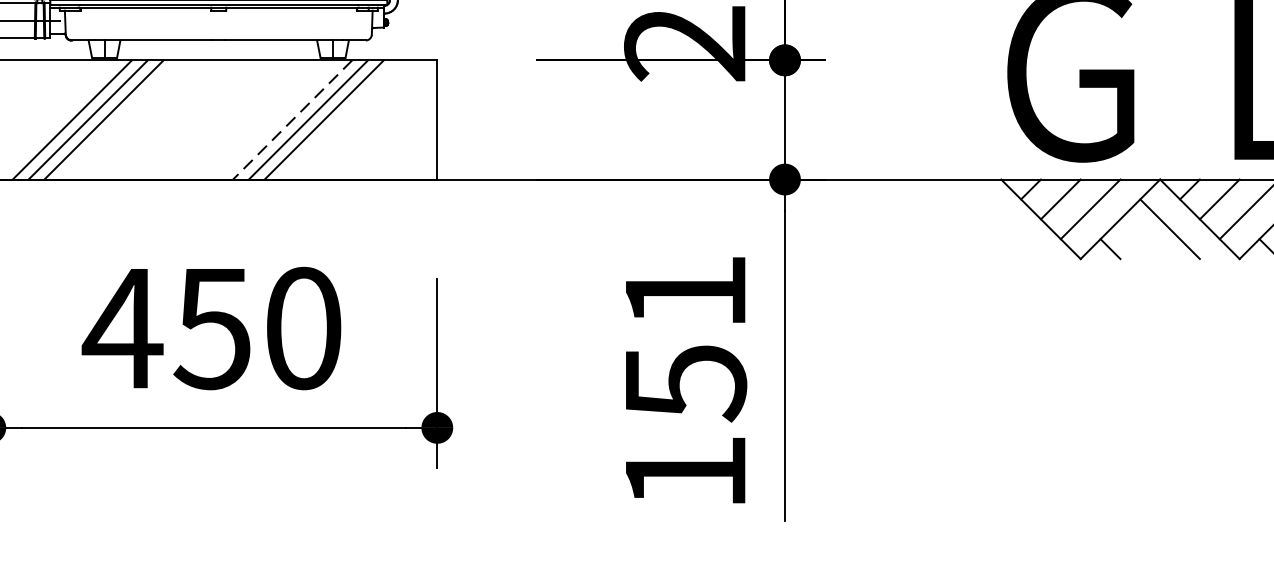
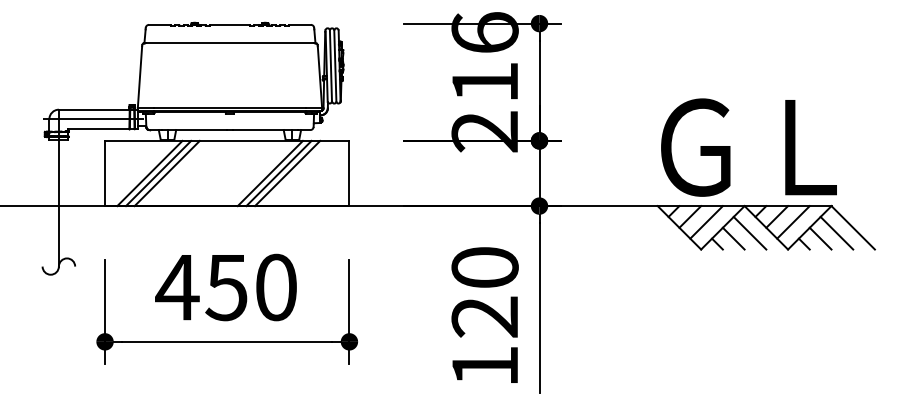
line: (292, 119) -> (270, 173), dashed -> solid
line: (1139, 238) -> (733, 238), added
text: (684, 337) -> (484, 292), 151 -> 120

